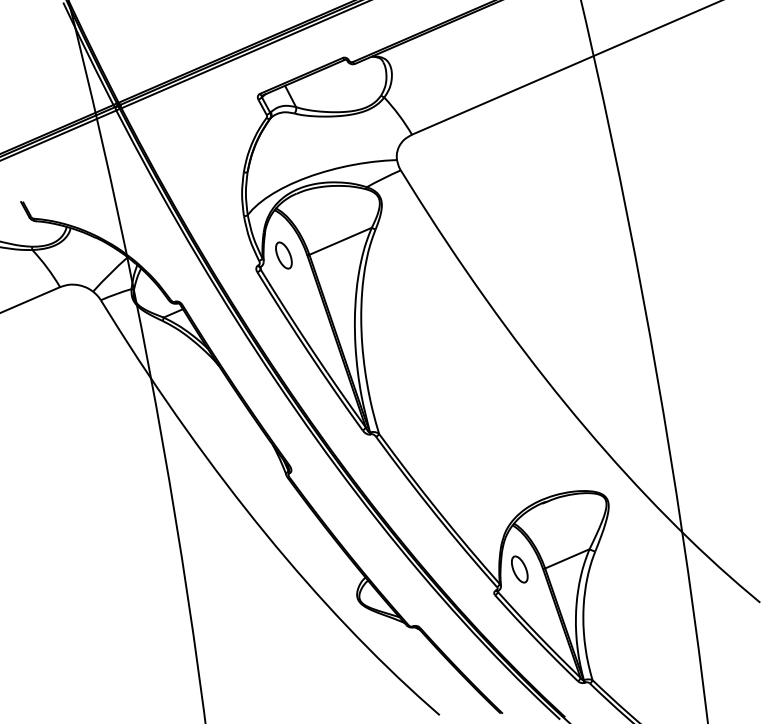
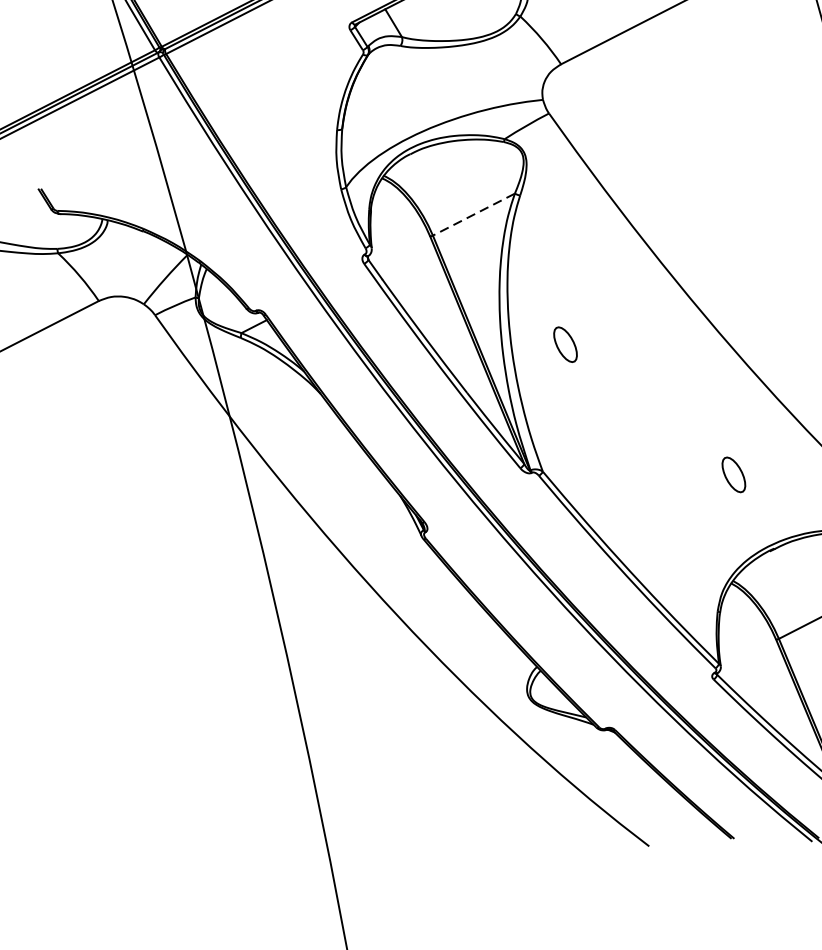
line: (340, 241) -> (473, 214), solid -> dashed
part: (283, 255) -> (564, 344), moved
part: (519, 569) -> (733, 474), moved

